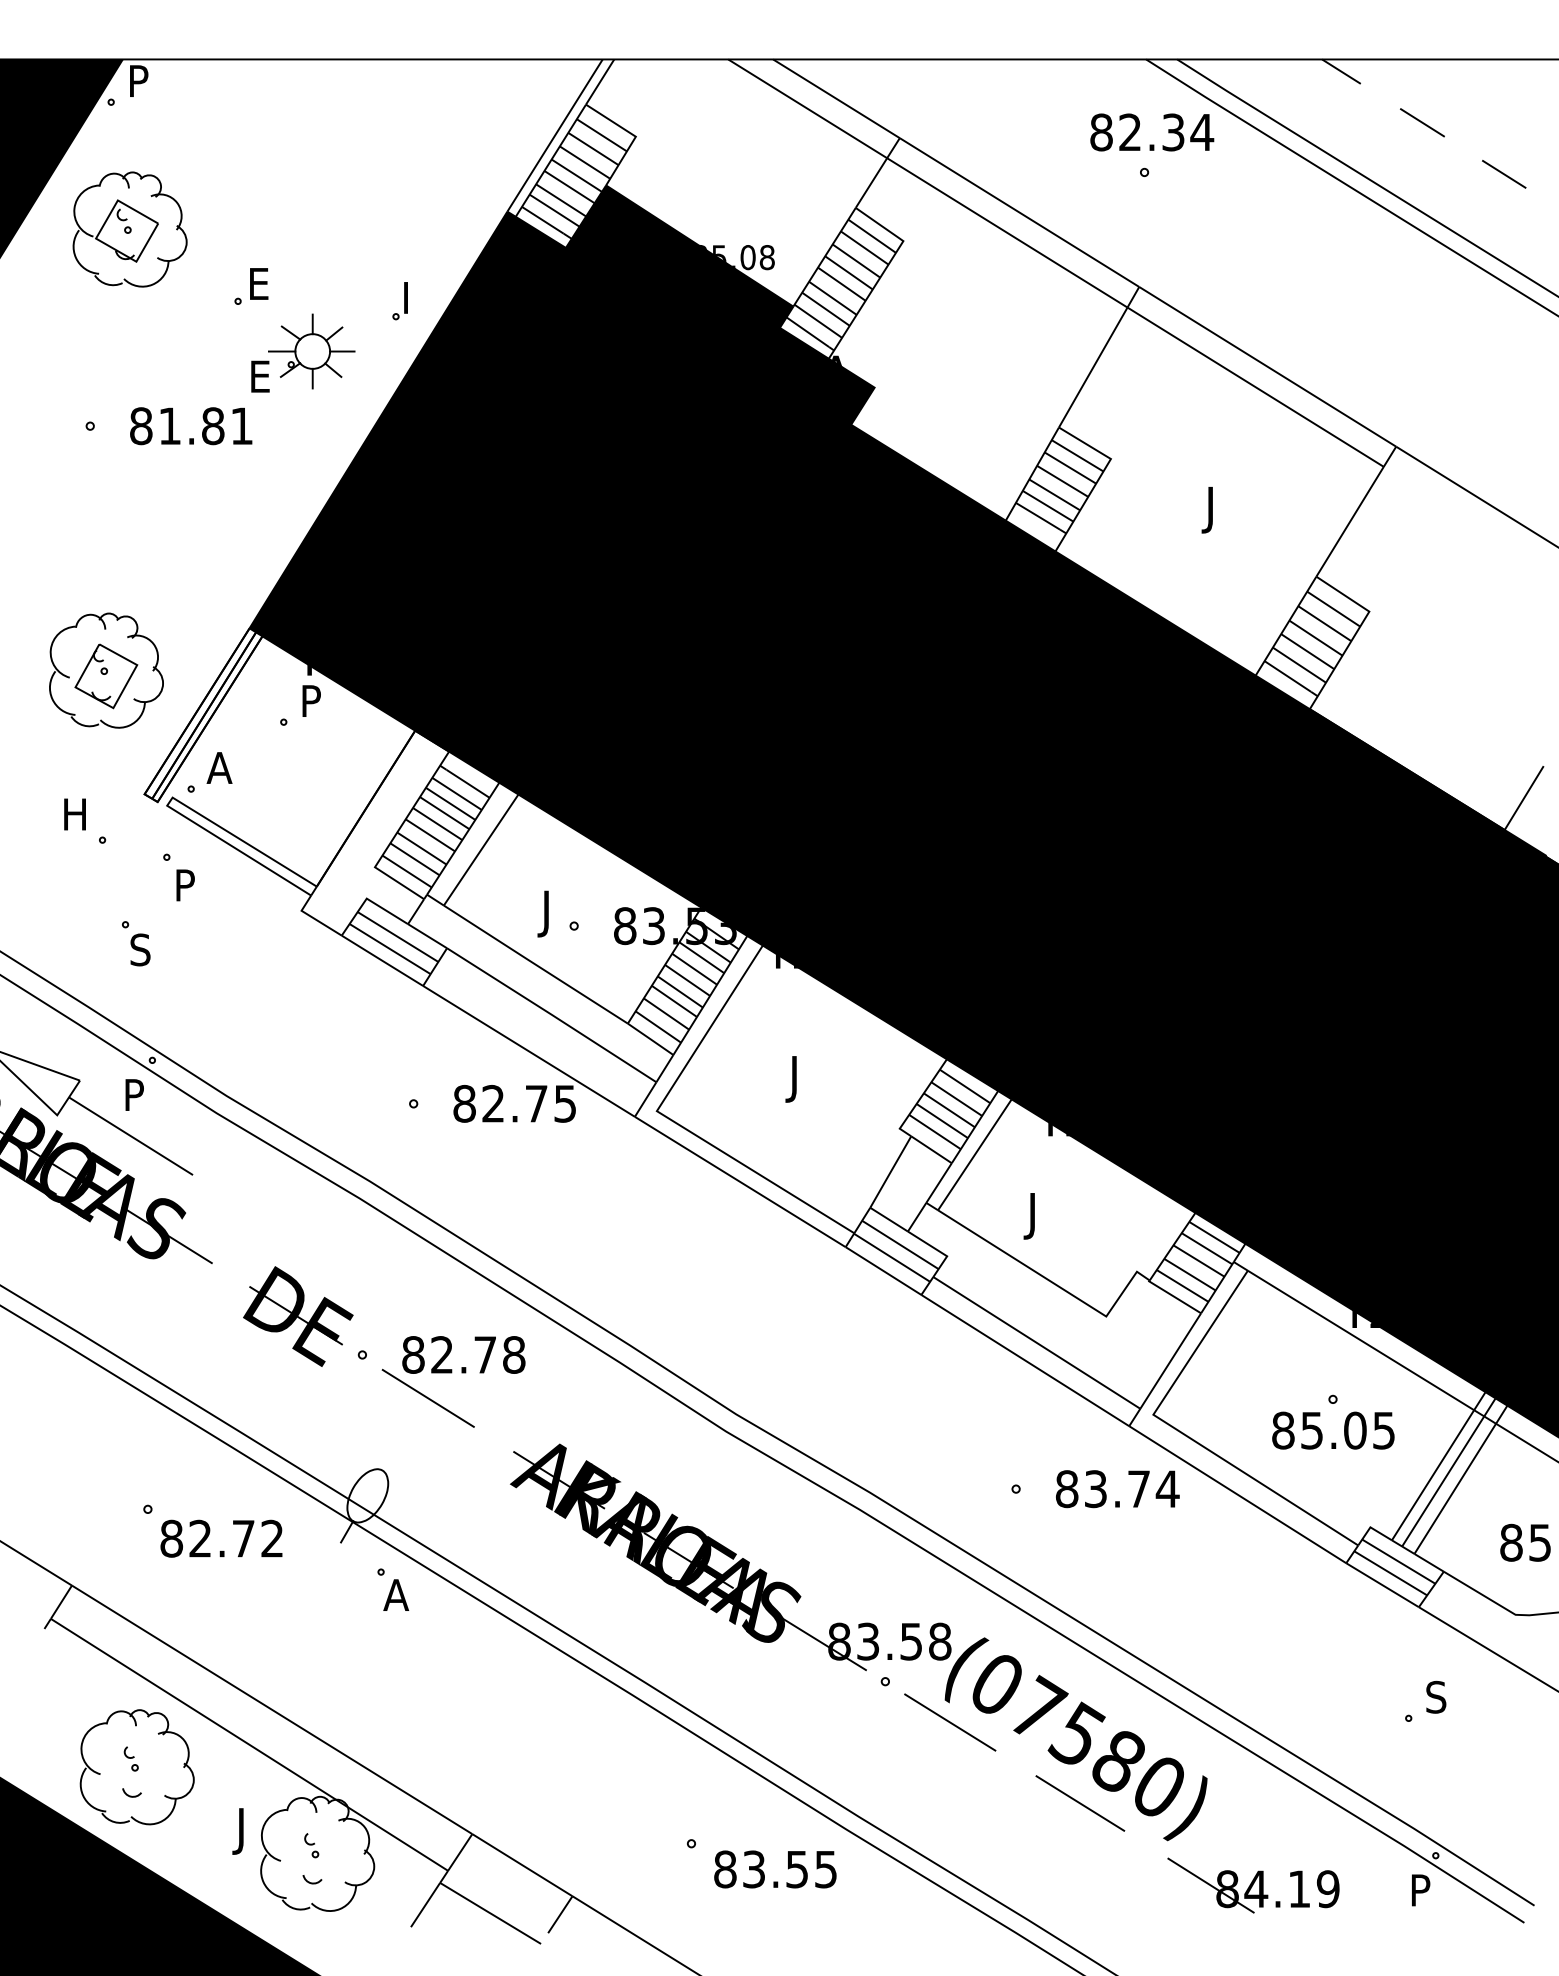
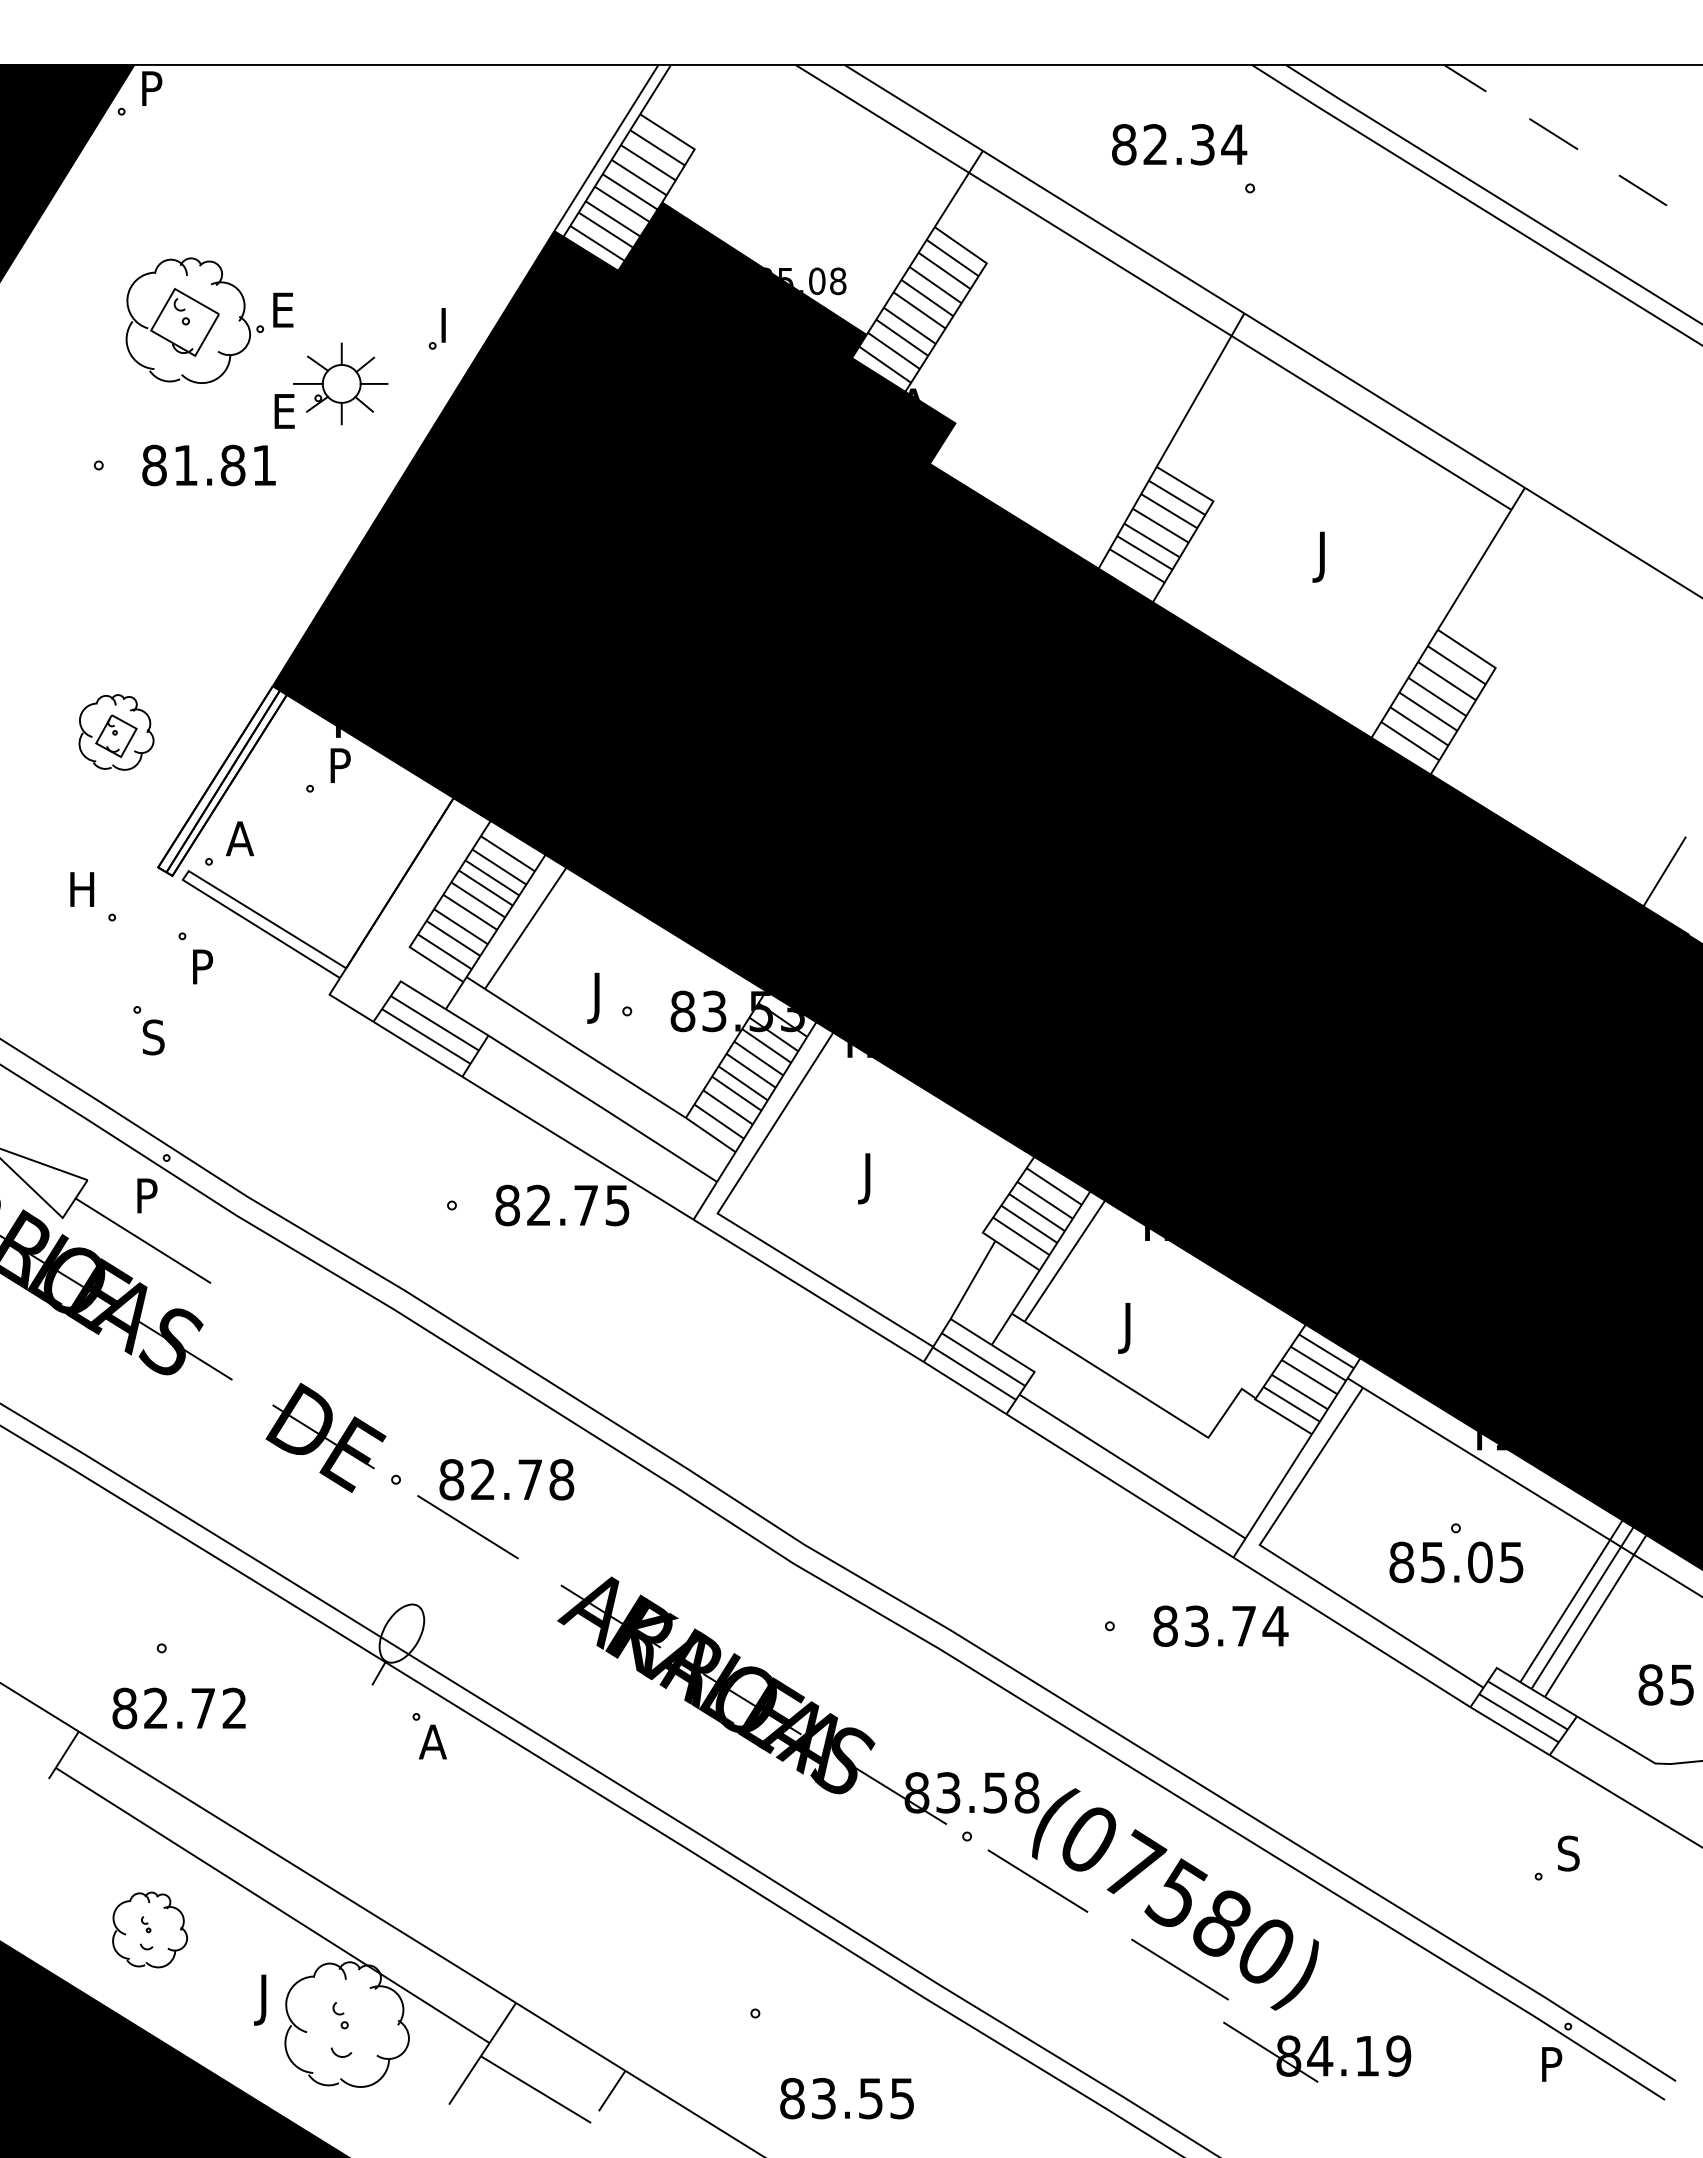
text: (1152, 132) -> (1179, 144), moved
part: (129, 229) -> (187, 320), moved
part: (106, 670) -> (116, 732), size x0.6
text: (220, 1538) -> (178, 1708), moved
part: (136, 1766) -> (149, 1929), size x0.6
text: (774, 1869) -> (846, 2098), moved
part: (1253, 1884) -> (1317, 2051), moved

